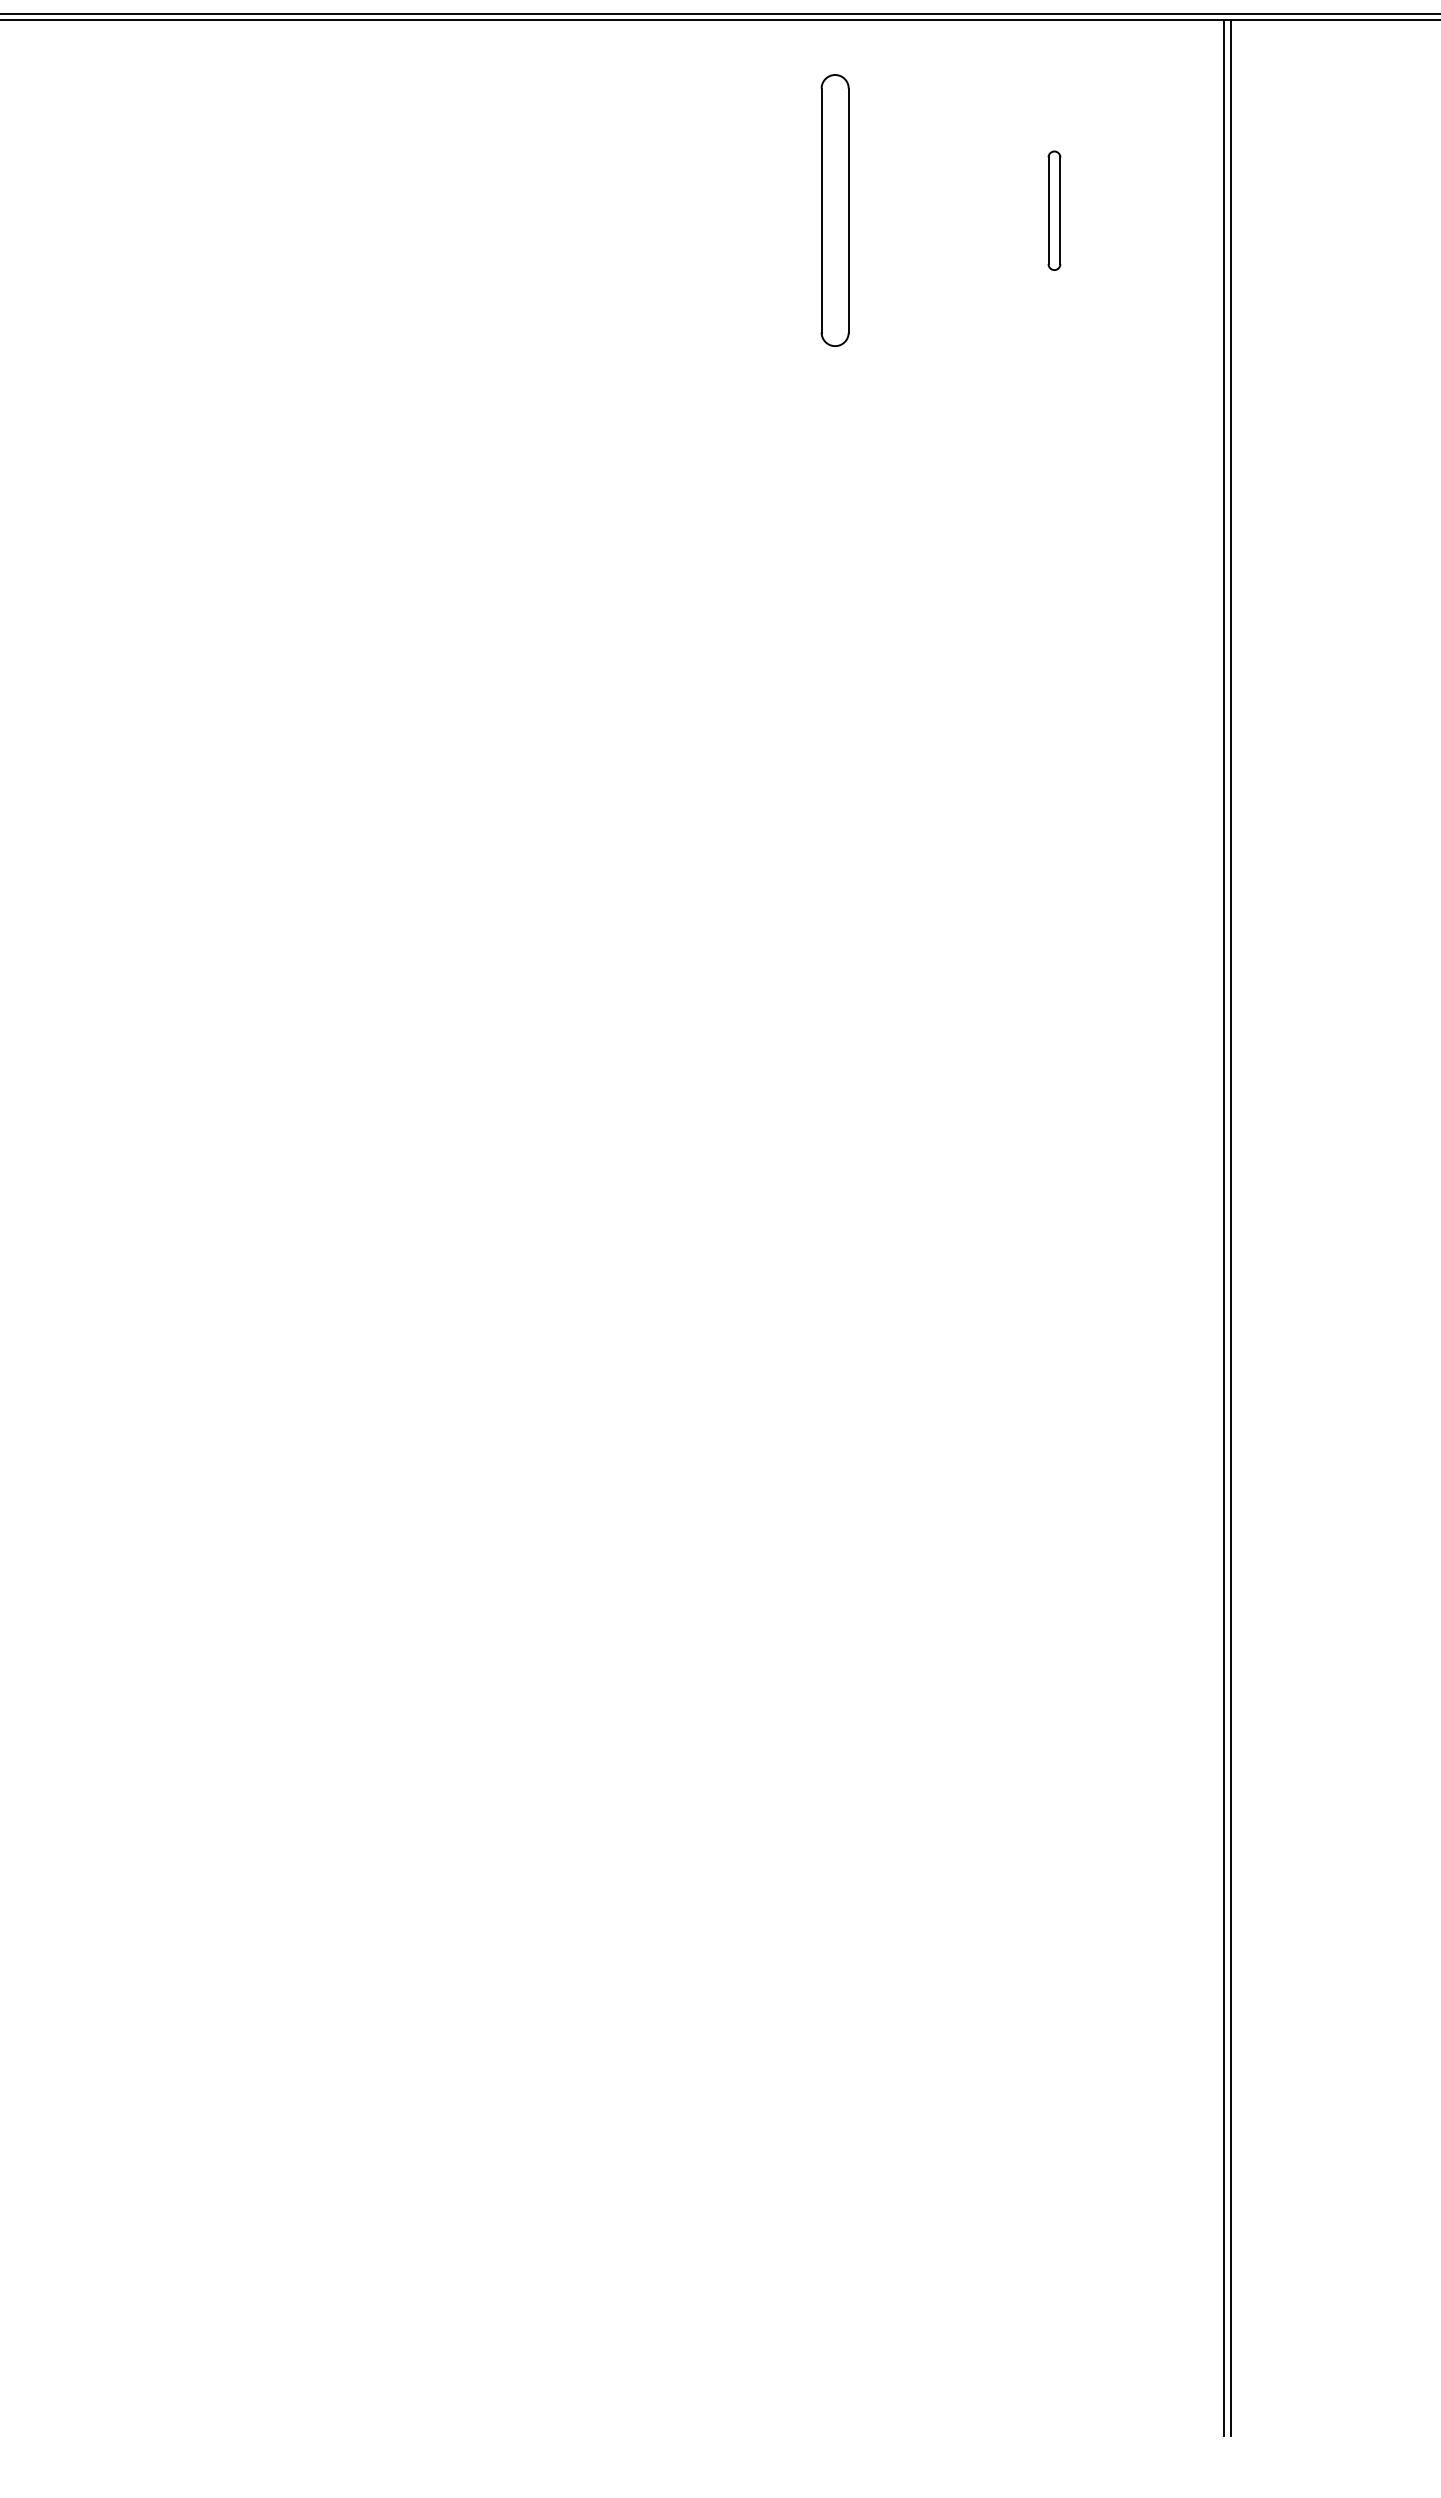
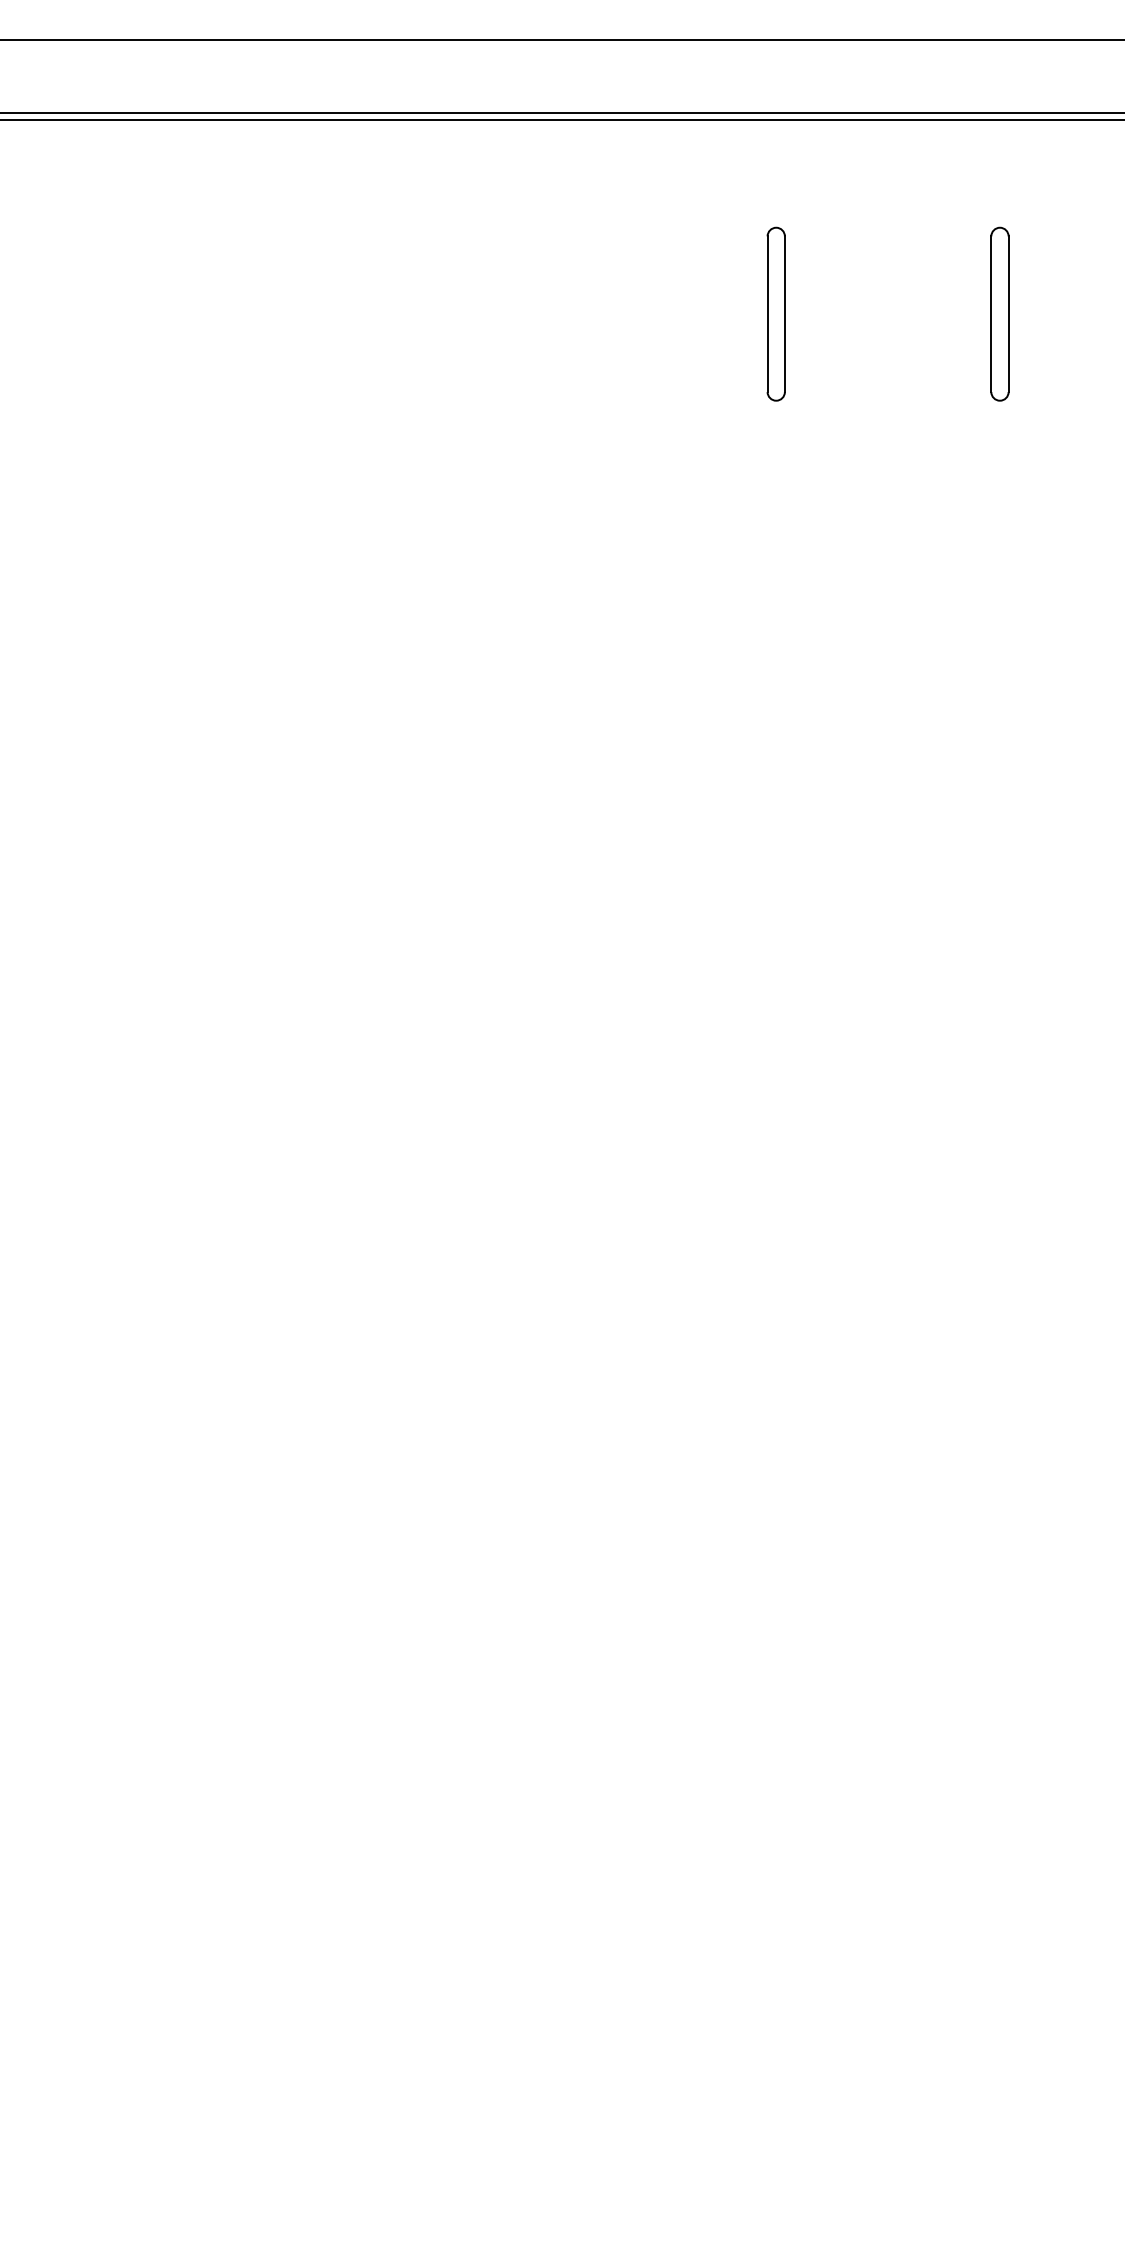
part: (835, 210) -> (776, 313), size x0.62
part: (1054, 210) -> (1000, 313), size x1.43

